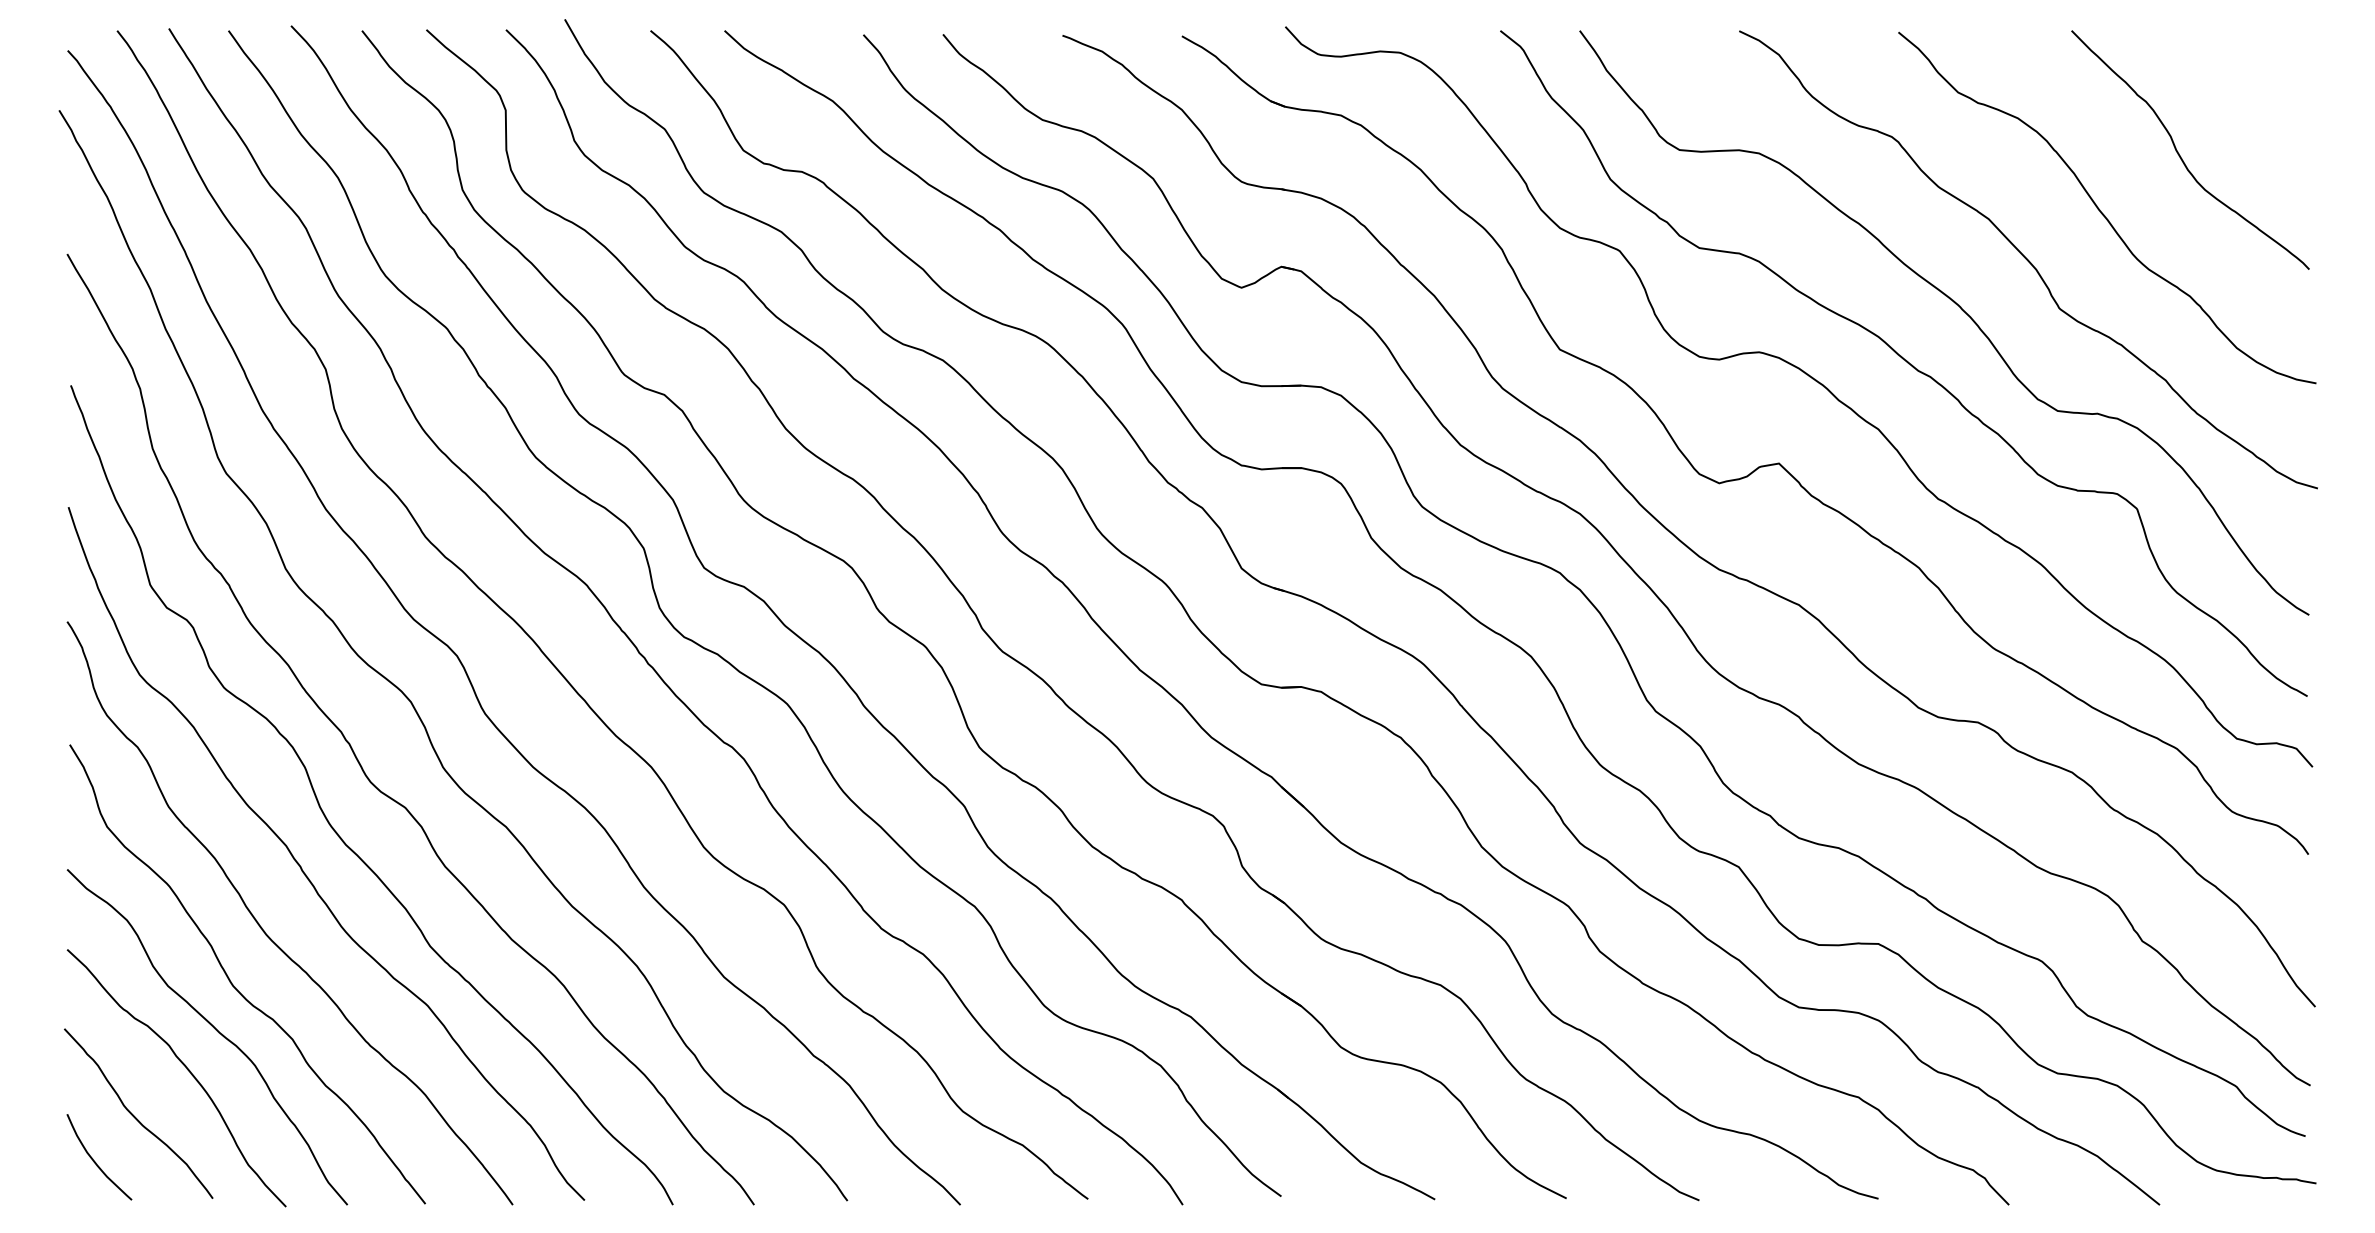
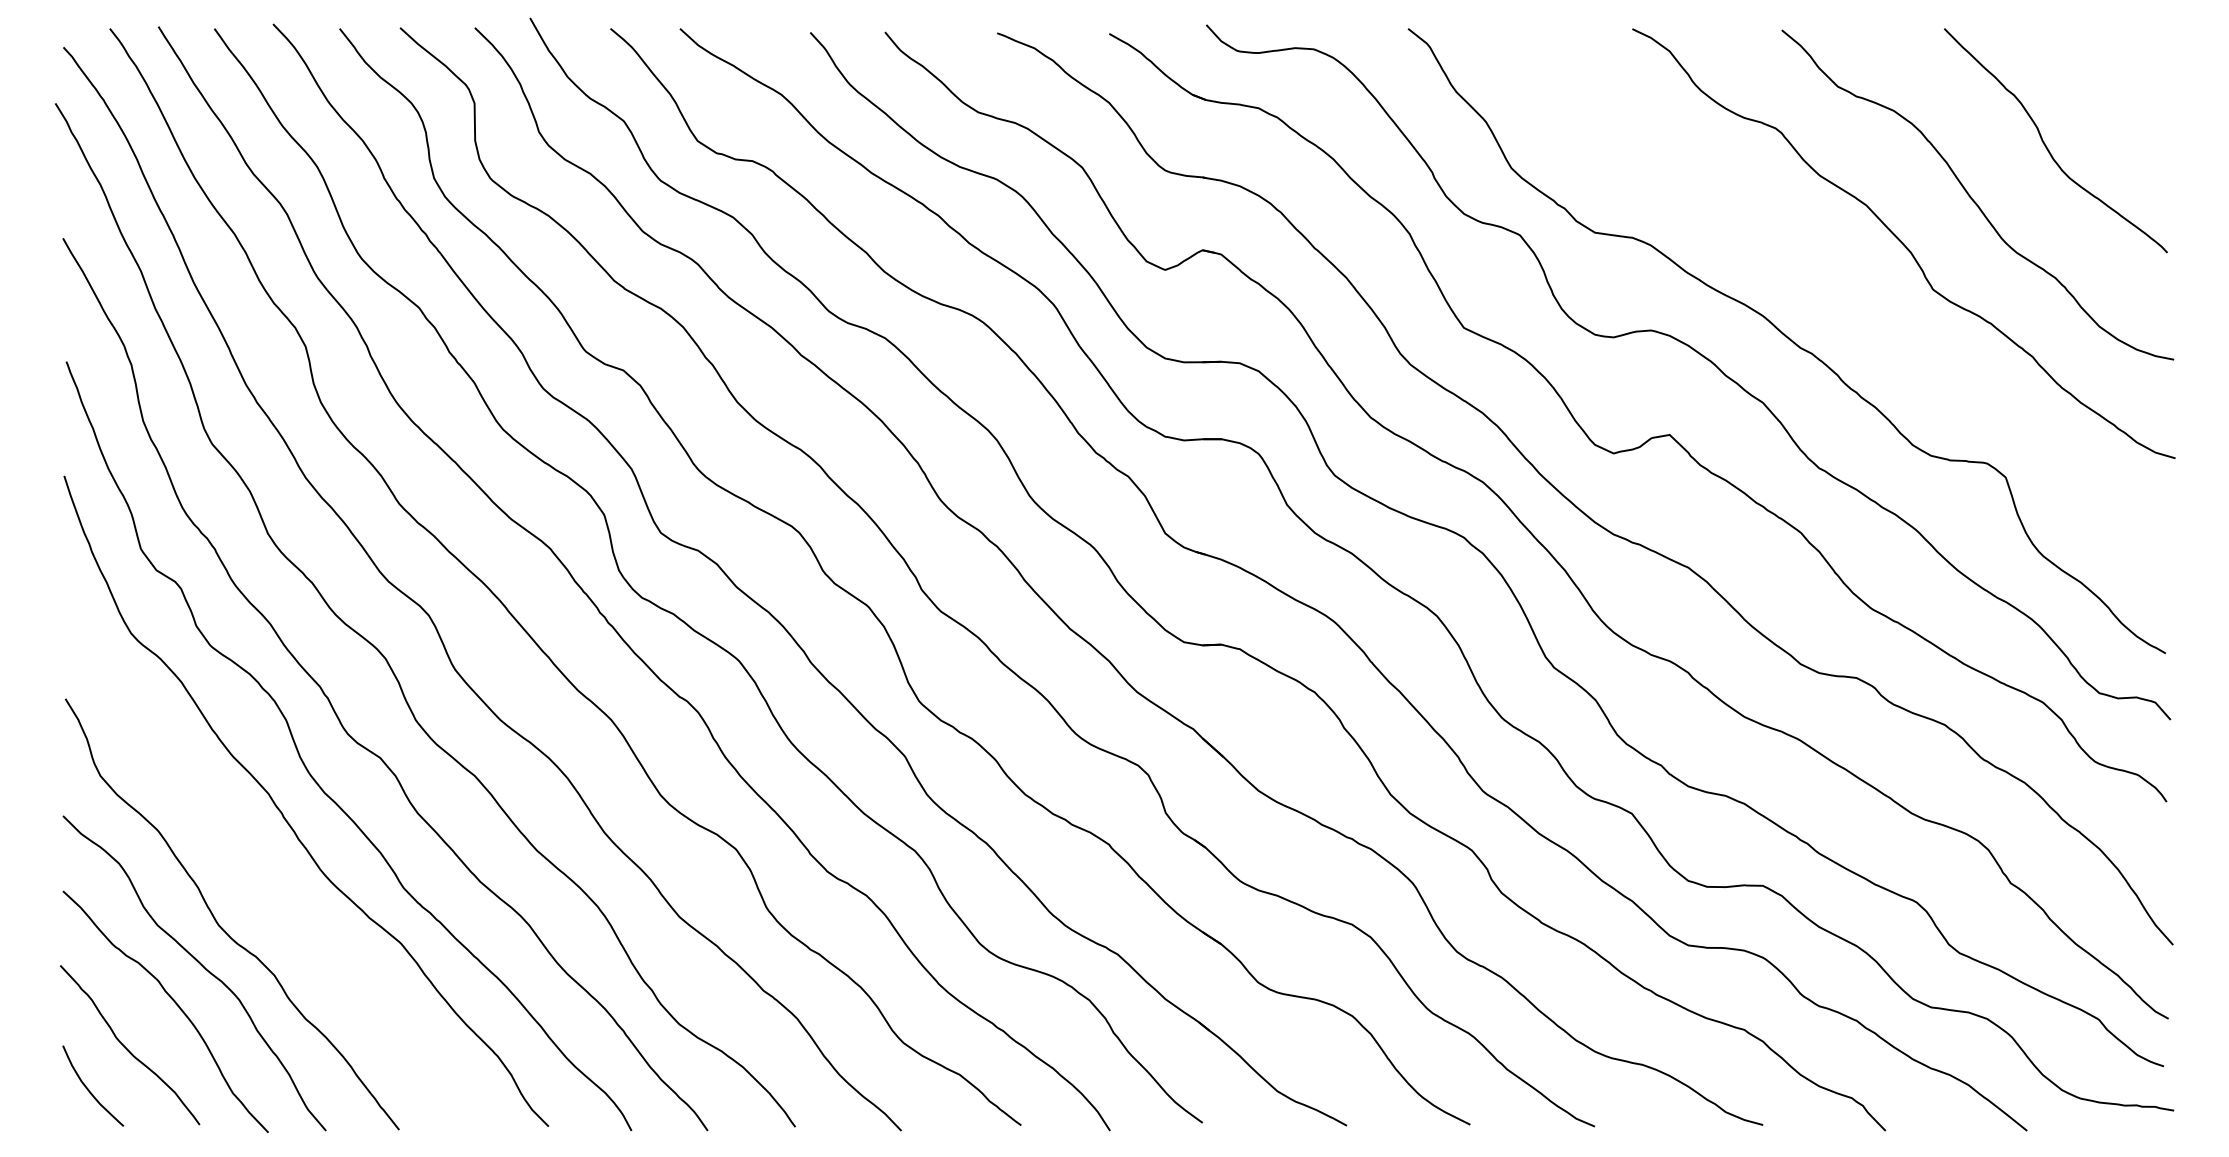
curve: (1958, 307) -> (1838, 288), removed
curve: (265, 931) -> (249, 874), removed

